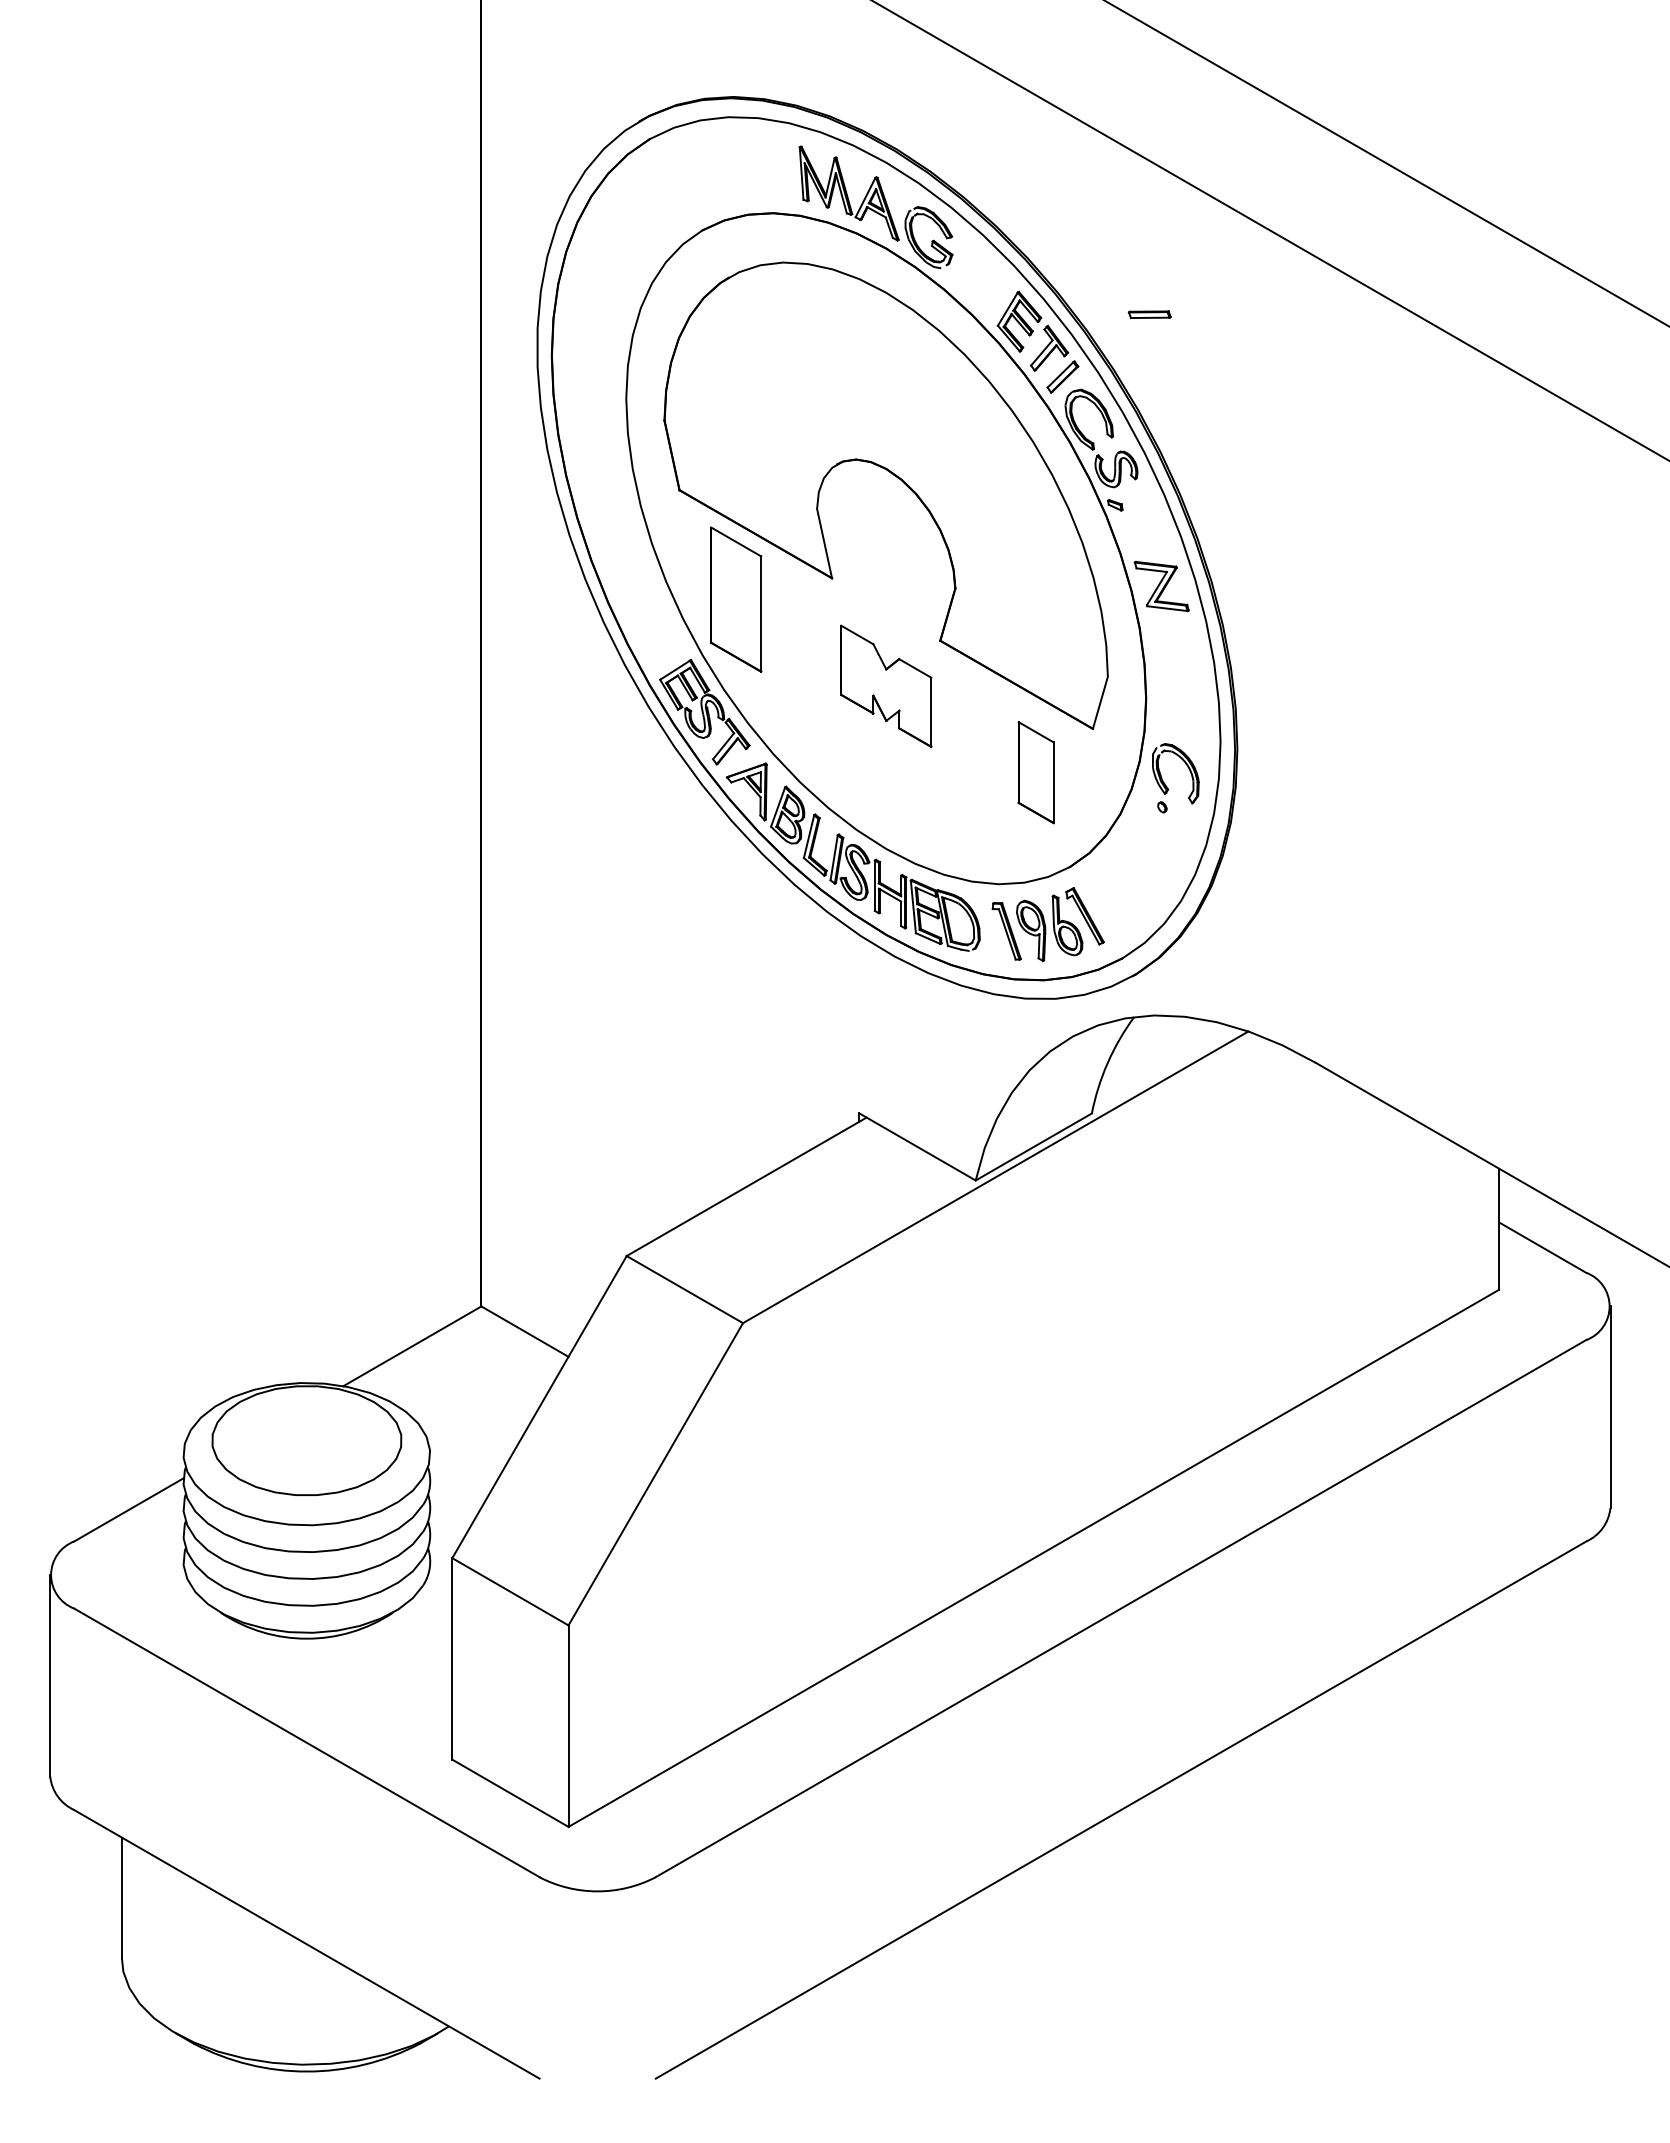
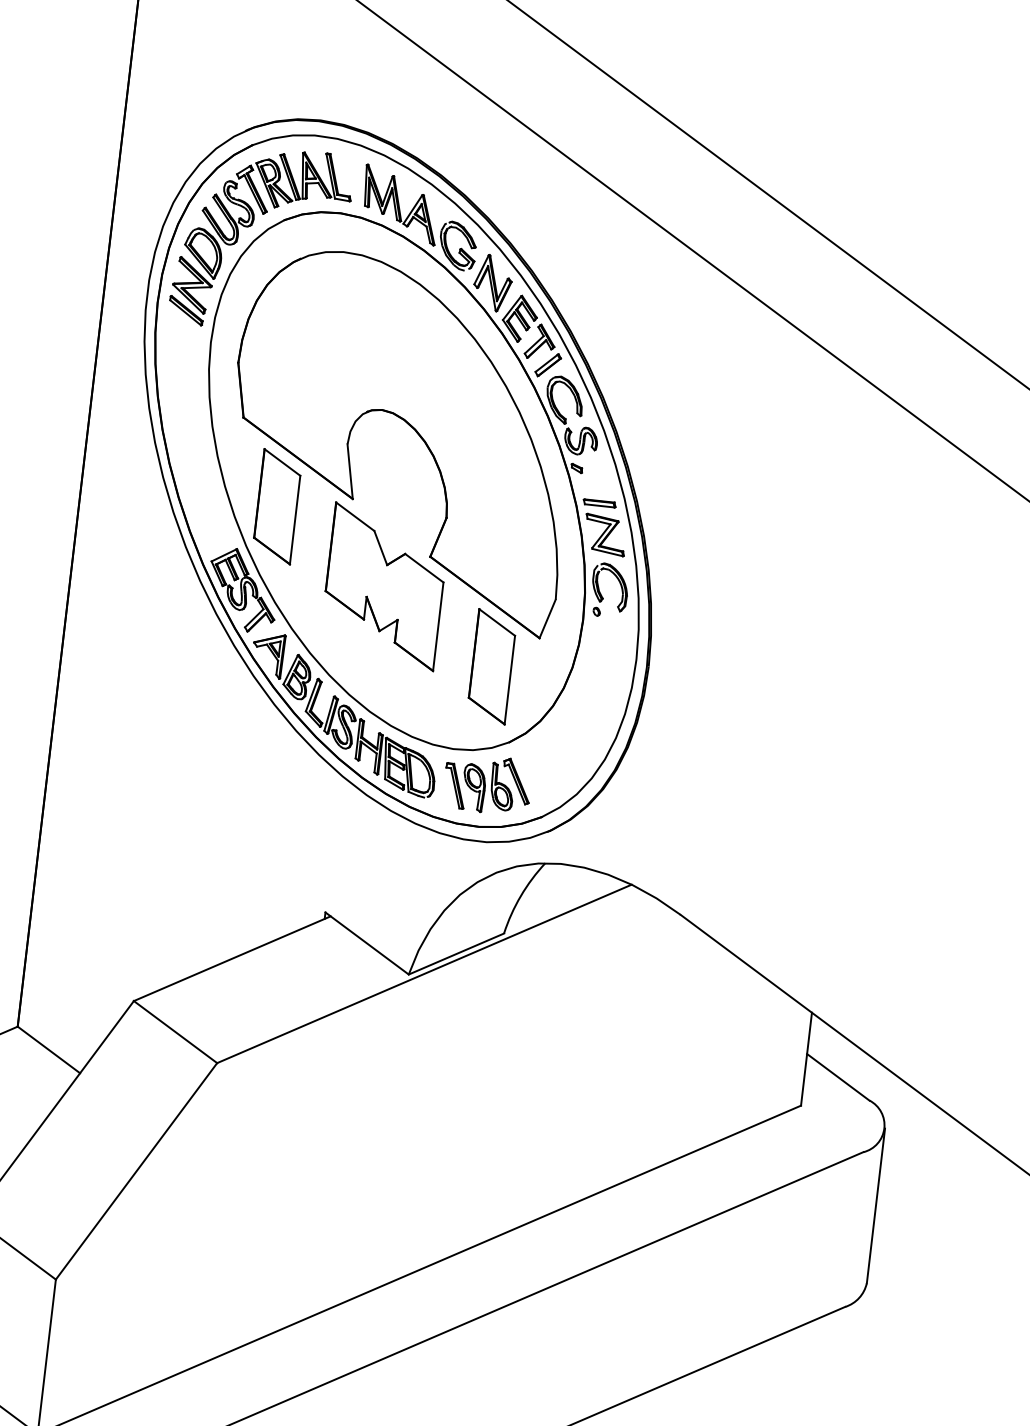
part: (661, 242) -> (252, 225), added
part: (979, 279) -> (492, 282), added
part: (1149, 314) -> (599, 503), moved
part: (886, 686) -> (384, 587), size x1.67
part: (1036, 772) -> (492, 666), size x1.43
part: (1165, 783) -> (601, 593), moved

